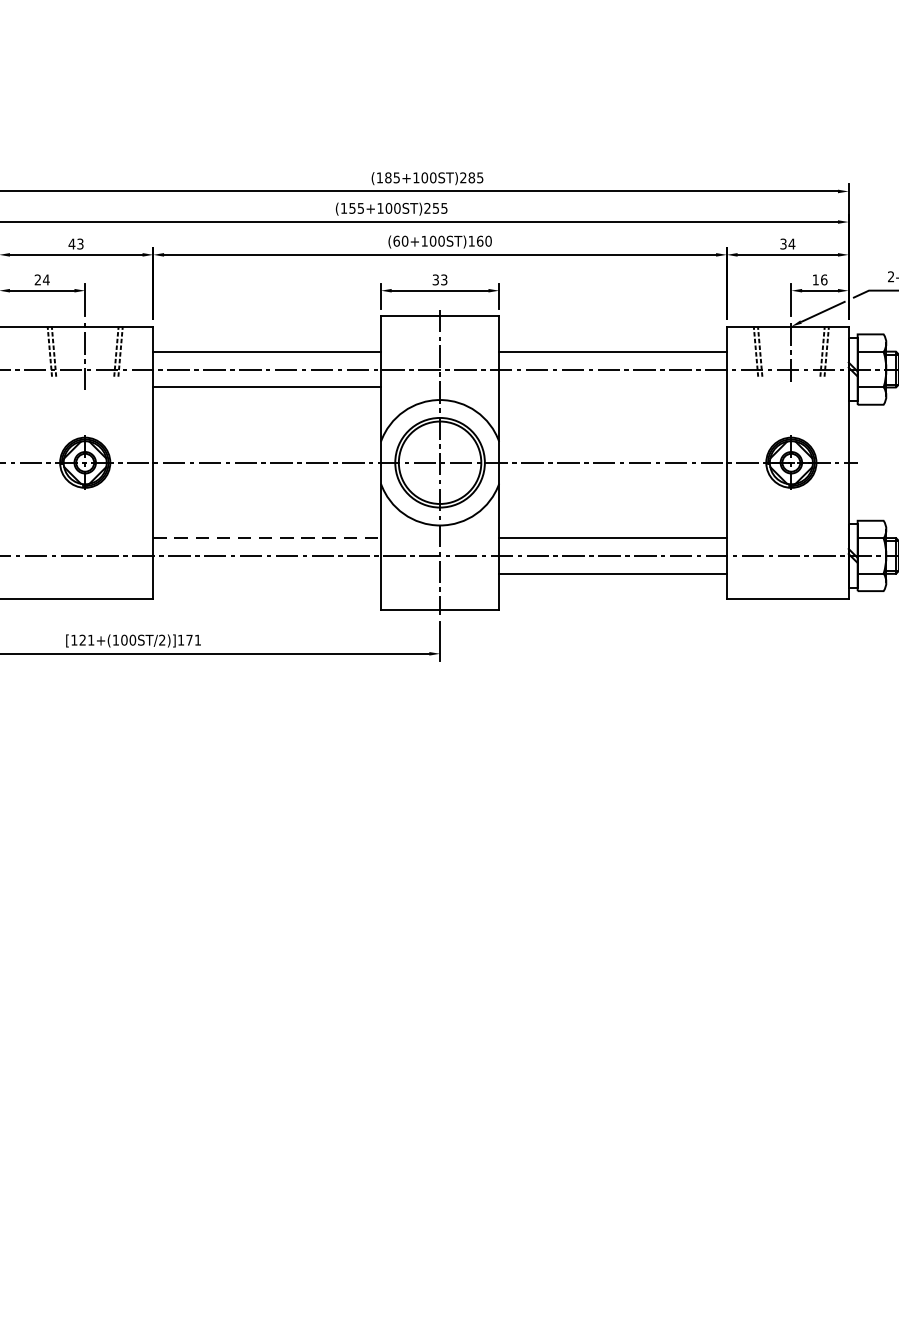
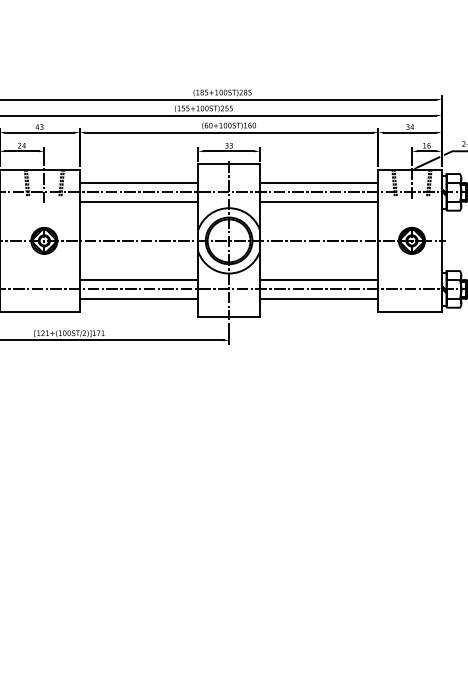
line: (611, 387) -> (318, 201), added
line: (267, 538) -> (139, 280), dashed -> solid
line: (266, 573) -> (138, 298), added

